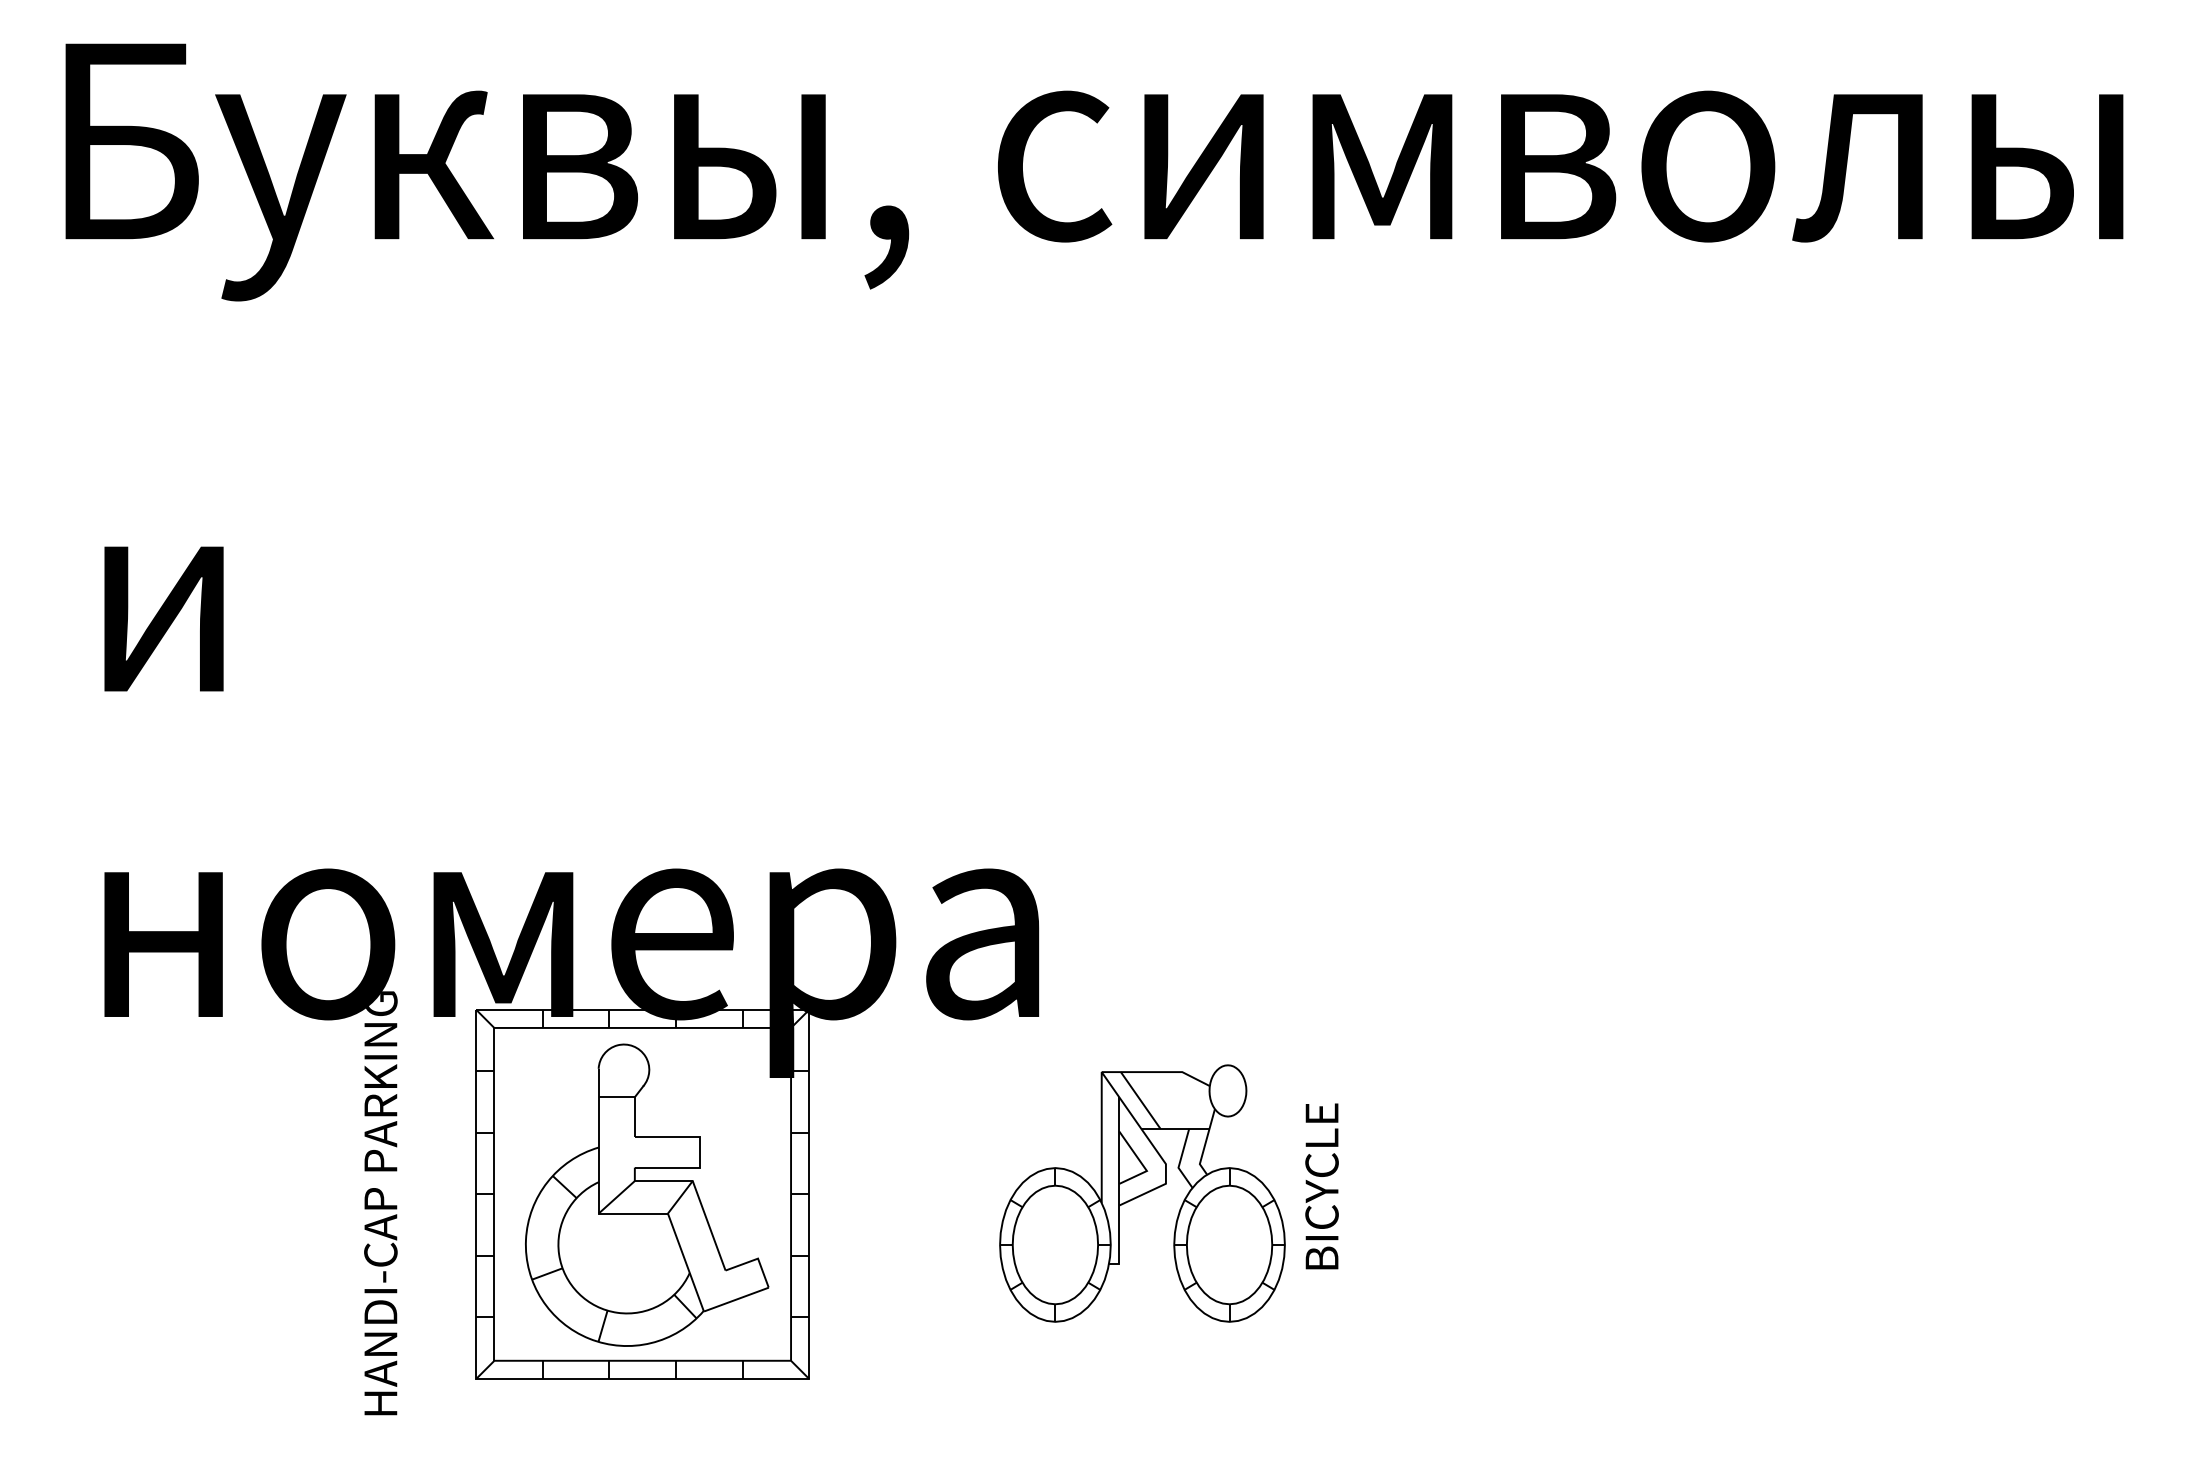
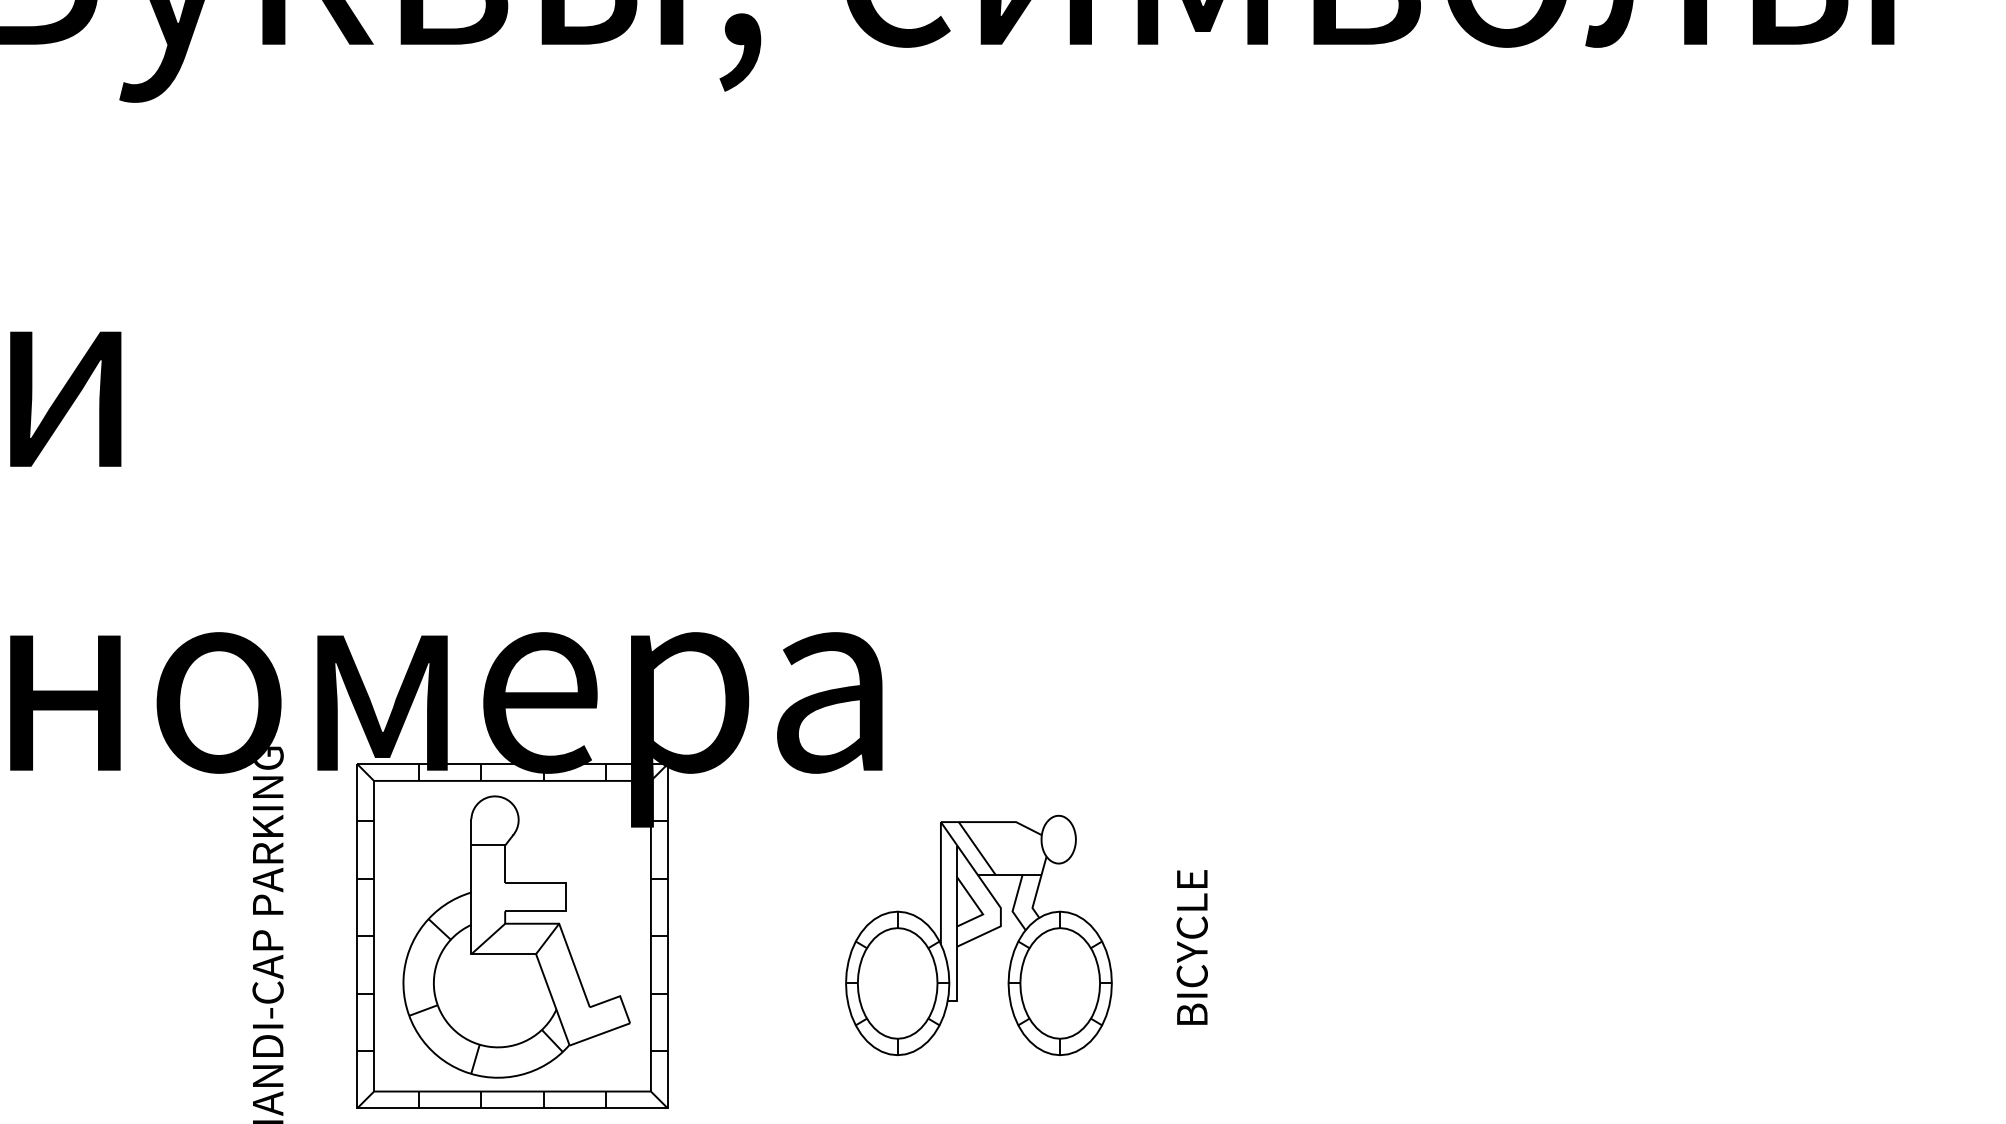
text: (1321, 1186) -> (1191, 947), moved

